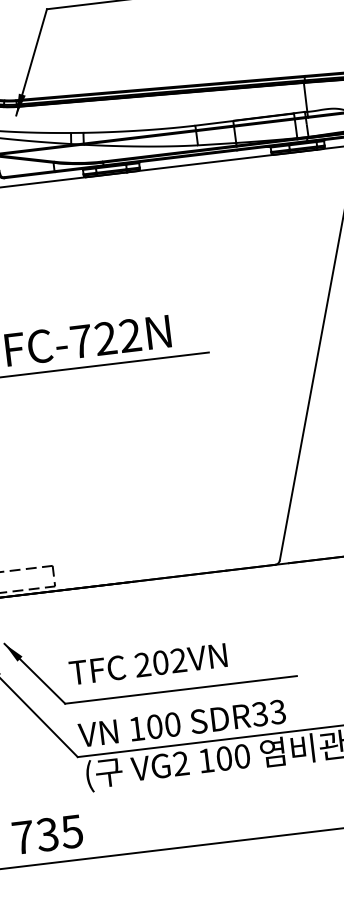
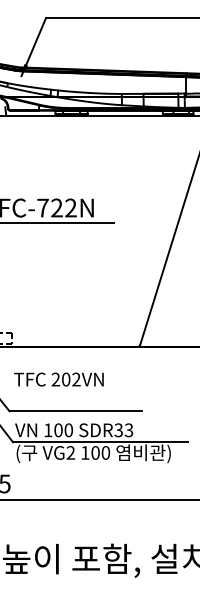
text: (147, 664) -> (58, 379), moved

